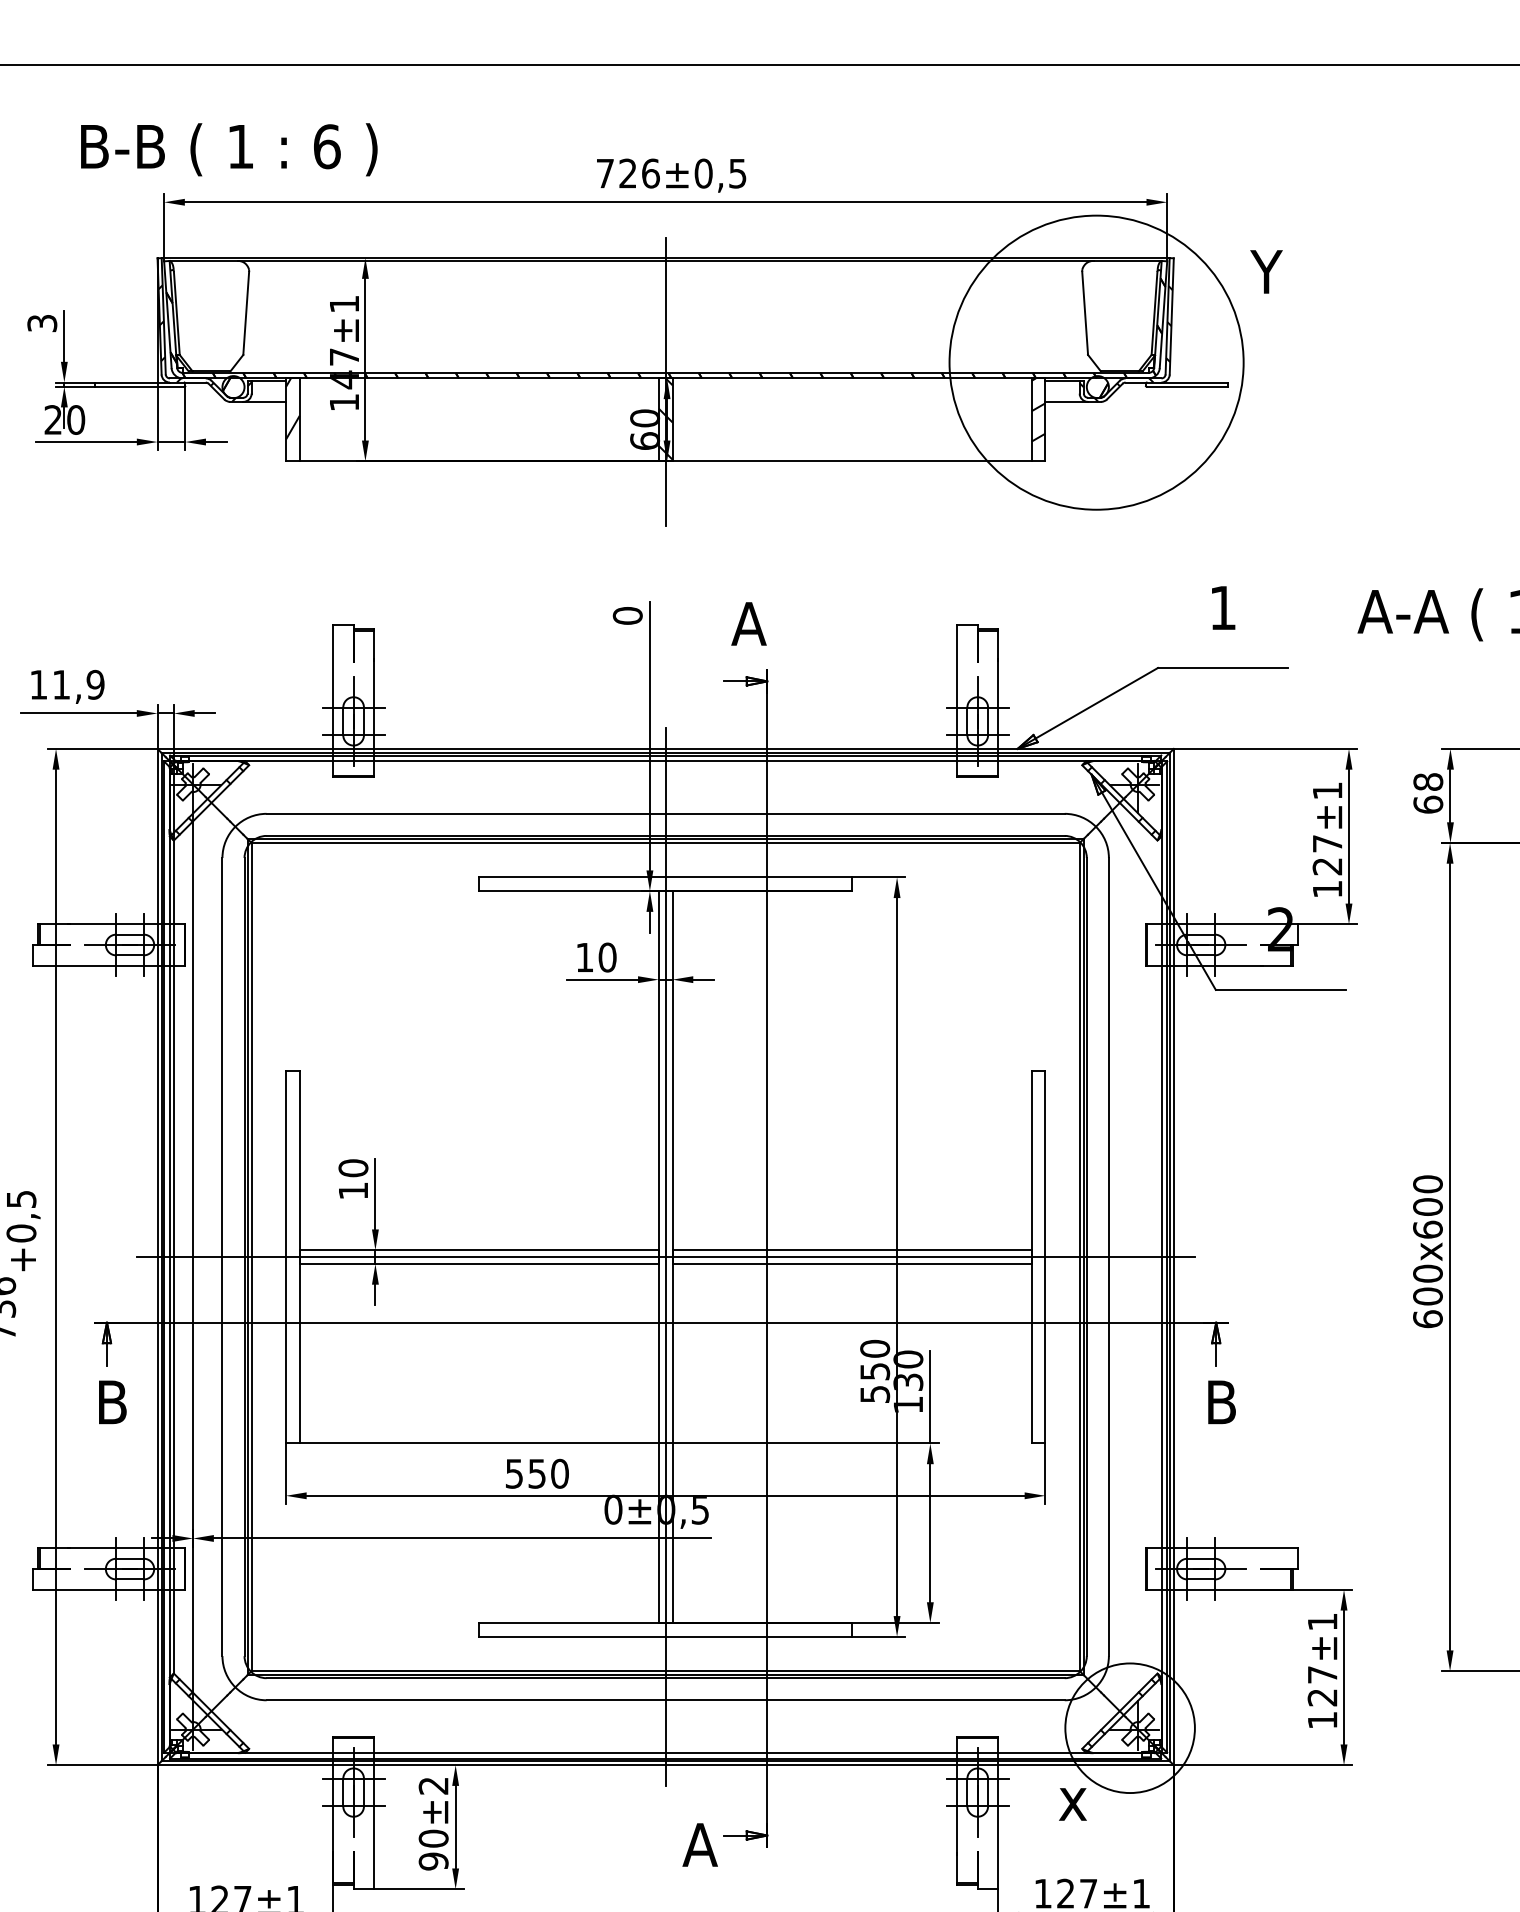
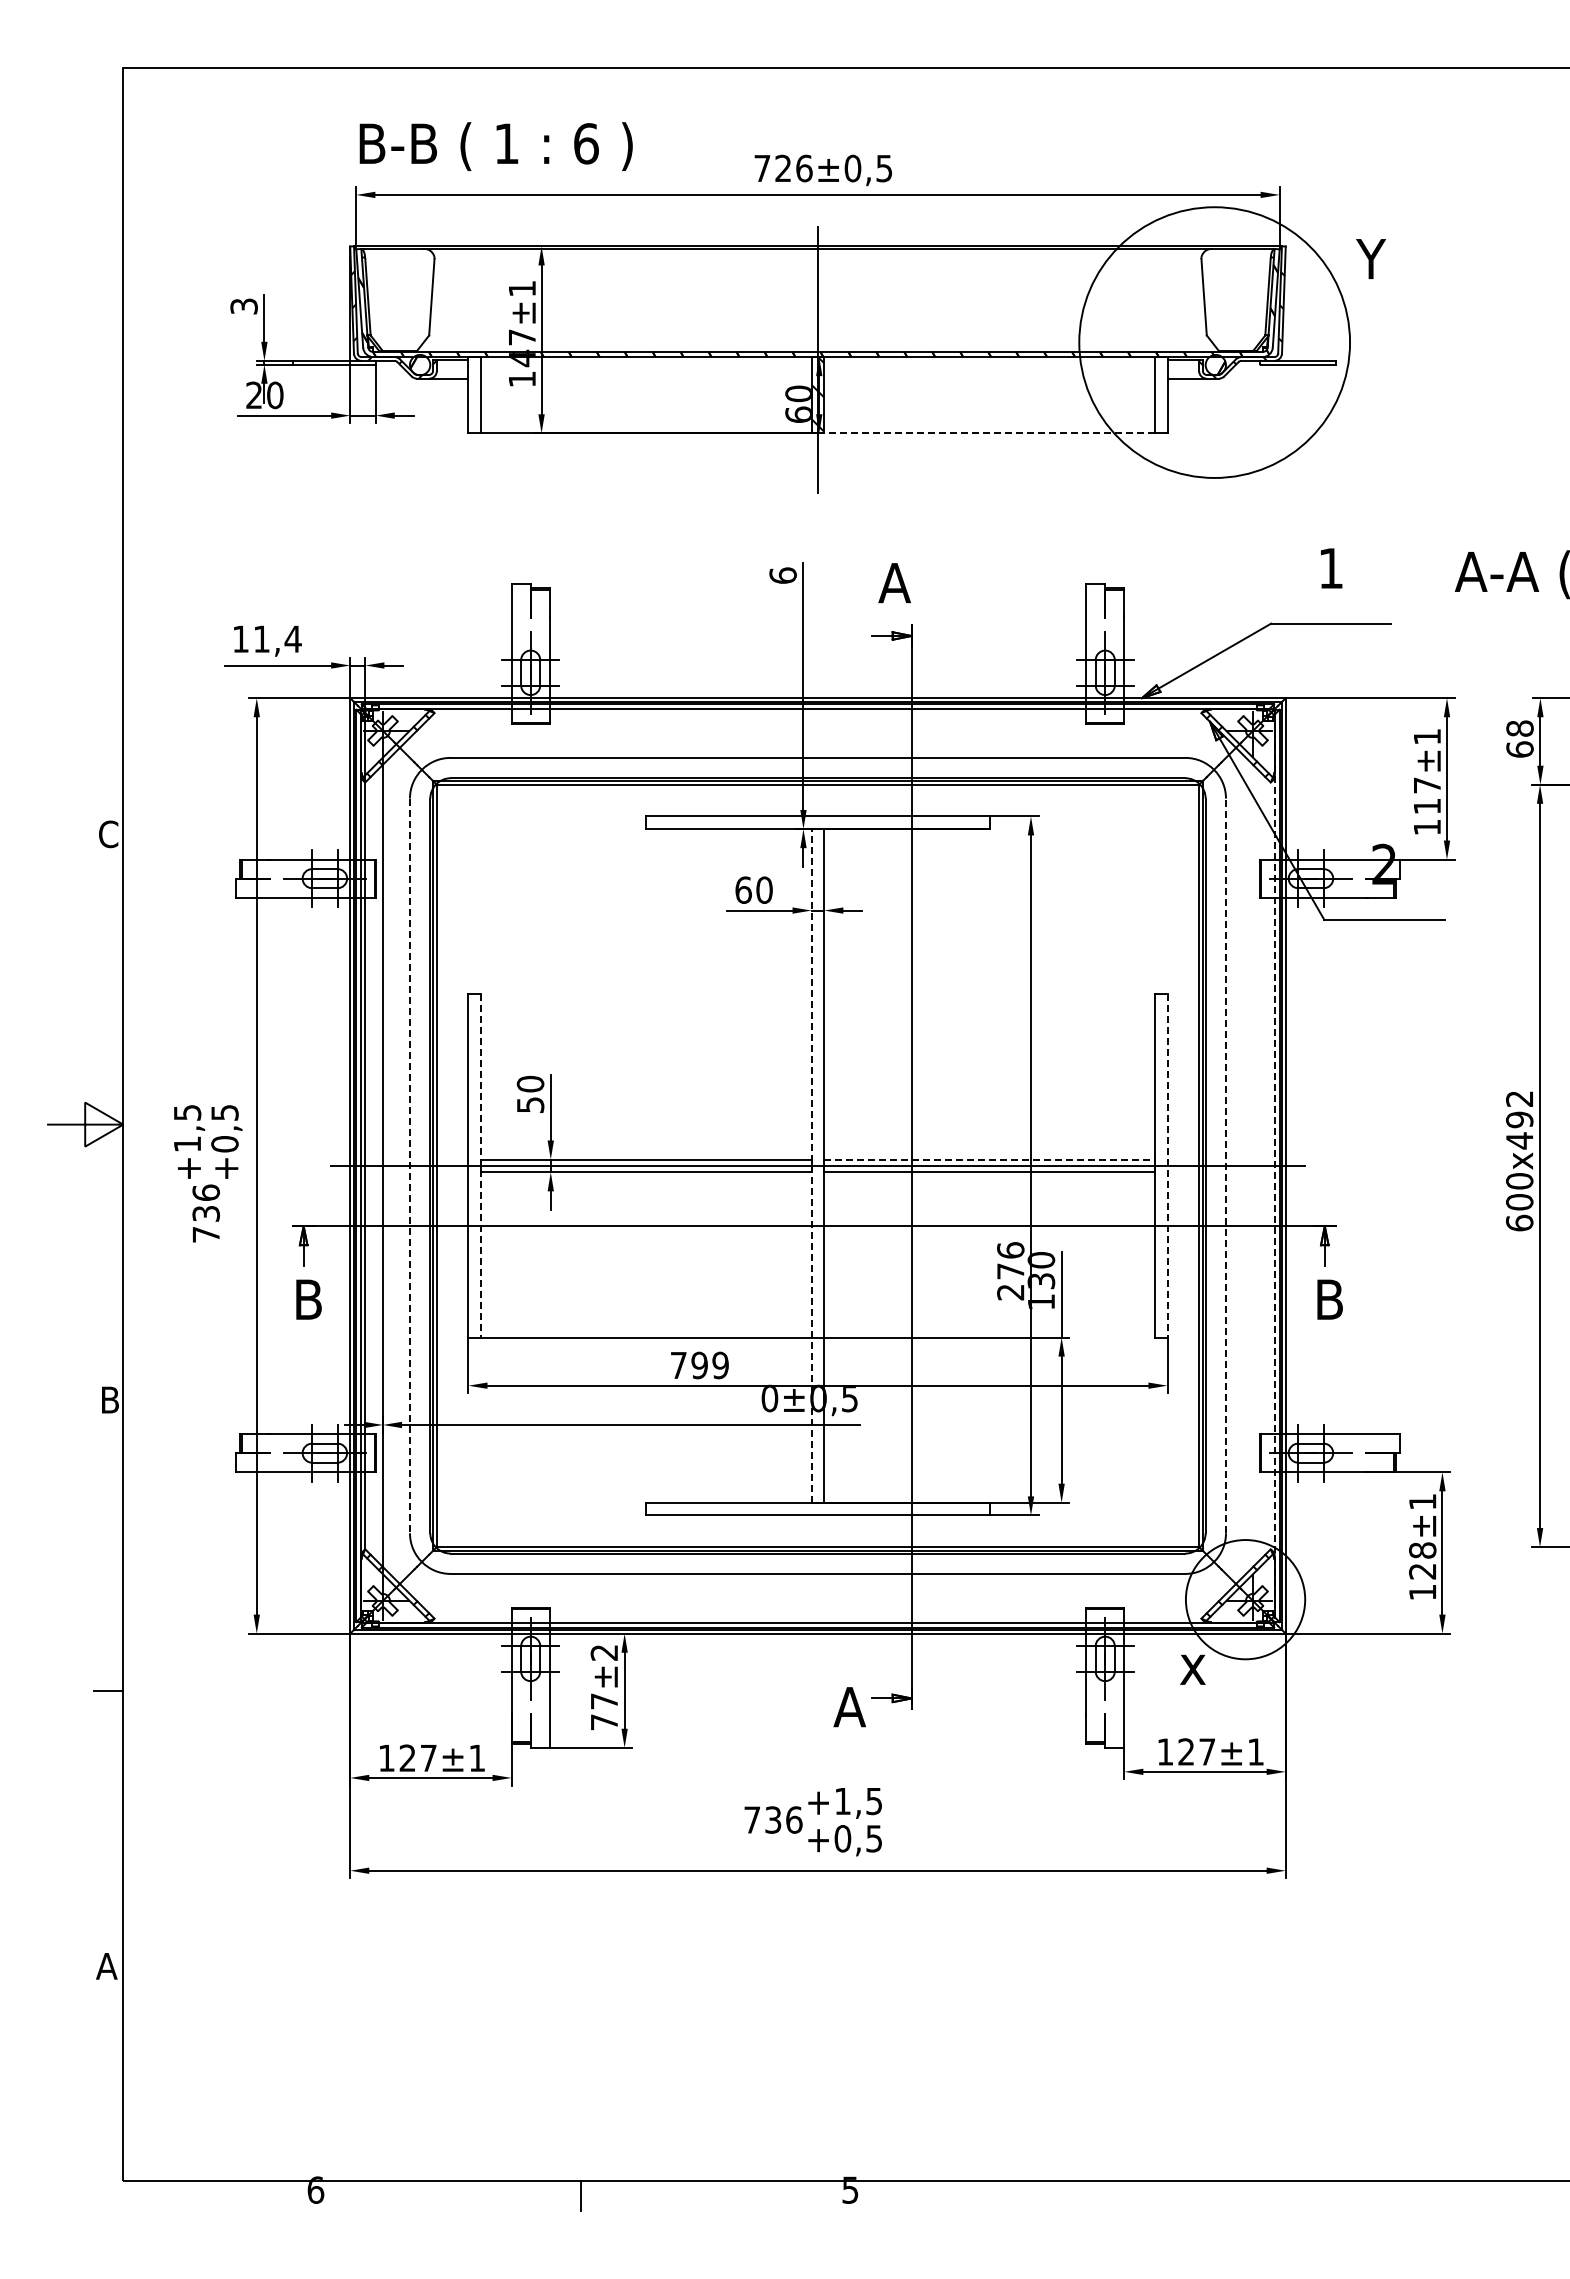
text: (228, 149) -> (495, 146), moved
hatch: (292, 409) -> (474, 385), removed
hatch: (1037, 410) -> (1160, 386), removed
line: (851, 461) -> (989, 433), solid -> dashed
text: (627, 615) -> (782, 575), 0 -> 6
text: (94, 684) -> (292, 638), 11,9 -> 11,4
text: (1326, 866) -> (1426, 806), 127 -> 117
text: (584, 956) -> (743, 889), 10 -> 60
text: (353, 1190) -> (530, 1104), 10 -> 50
text: (1427, 1206) -> (1519, 1119), x600 -> x492
line: (853, 1250) -> (990, 1159), solid -> dashed
line: (300, 1256) -> (481, 1165), solid -> dashed
line: (658, 1256) -> (811, 1165), solid -> dashed
line: (665, 1256) -> (817, 1165), removed
line: (1045, 1256) -> (1167, 1165), solid -> dashed
line: (1109, 1256) -> (1226, 1165), solid -> dashed
line: (221, 1257) -> (409, 1166), solid -> dashed
line: (1161, 1257) -> (1274, 1166), solid -> dashed
text: (874, 1371) -> (1010, 1271), 550 -> 276
text: (536, 1473) -> (699, 1365), 550 -> 799
text: (1322, 1674) -> (1422, 1550), 127 -> 128
text: (433, 1849) -> (604, 1711), 90 -> 77

